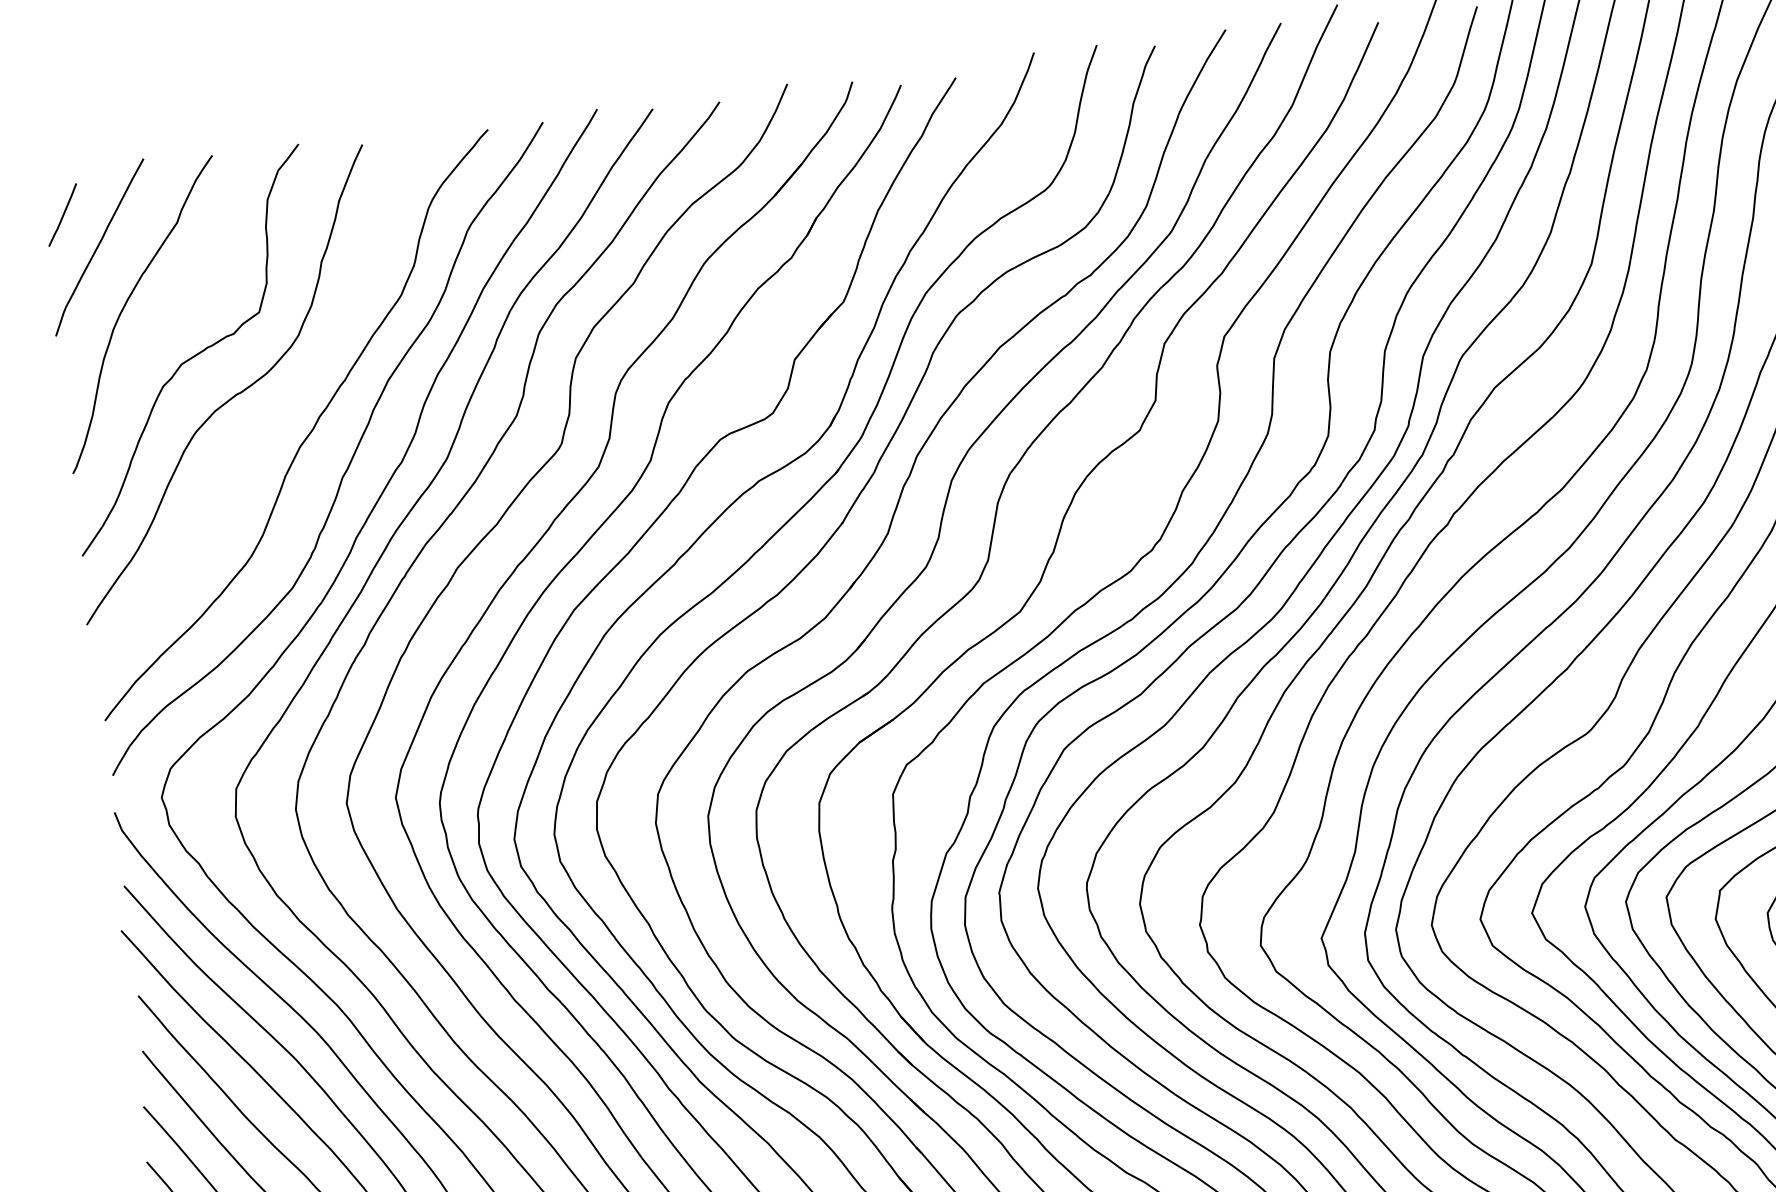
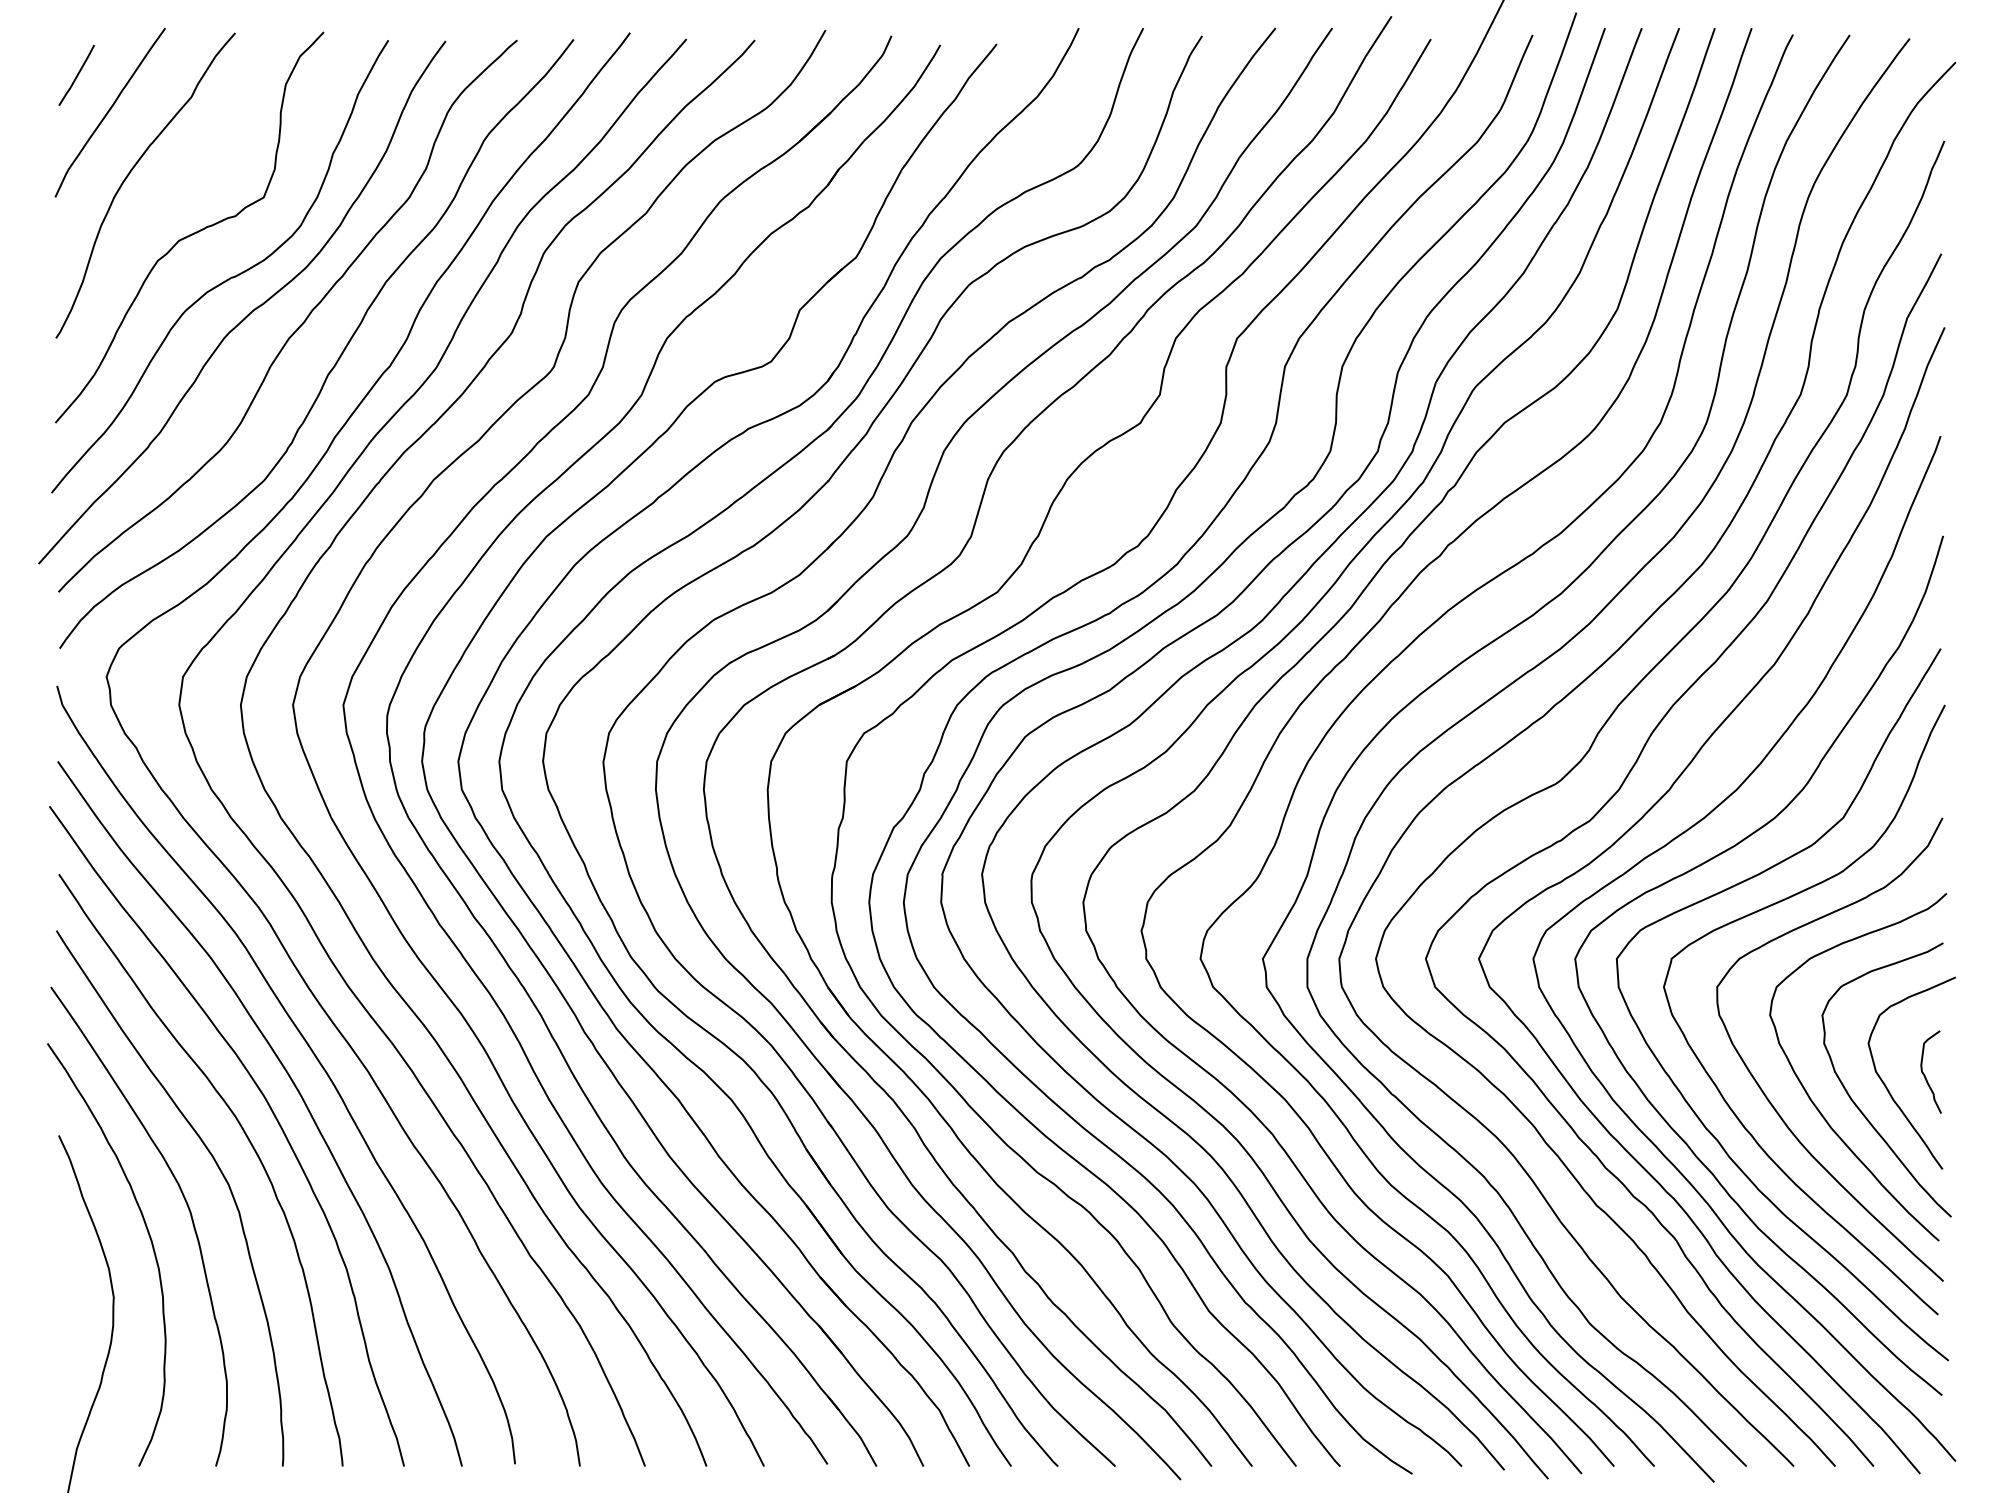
curve: (258, 426) -> (249, 312), added

